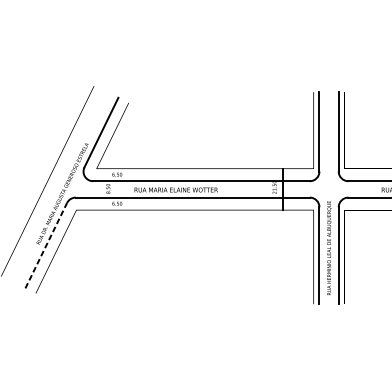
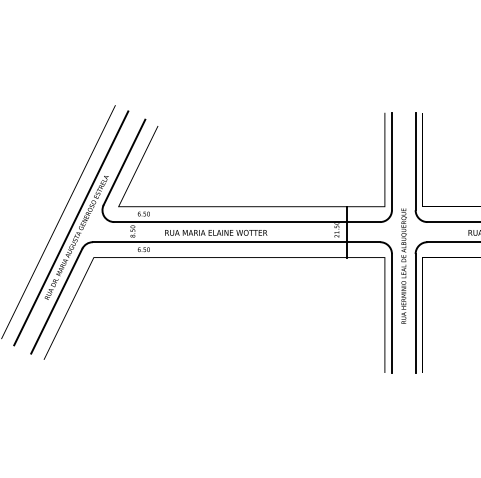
line: (58, 186) -> (71, 228), added
line: (46, 245) -> (56, 300), dashed -> solid
text: (328, 247) -> (403, 265), moved

